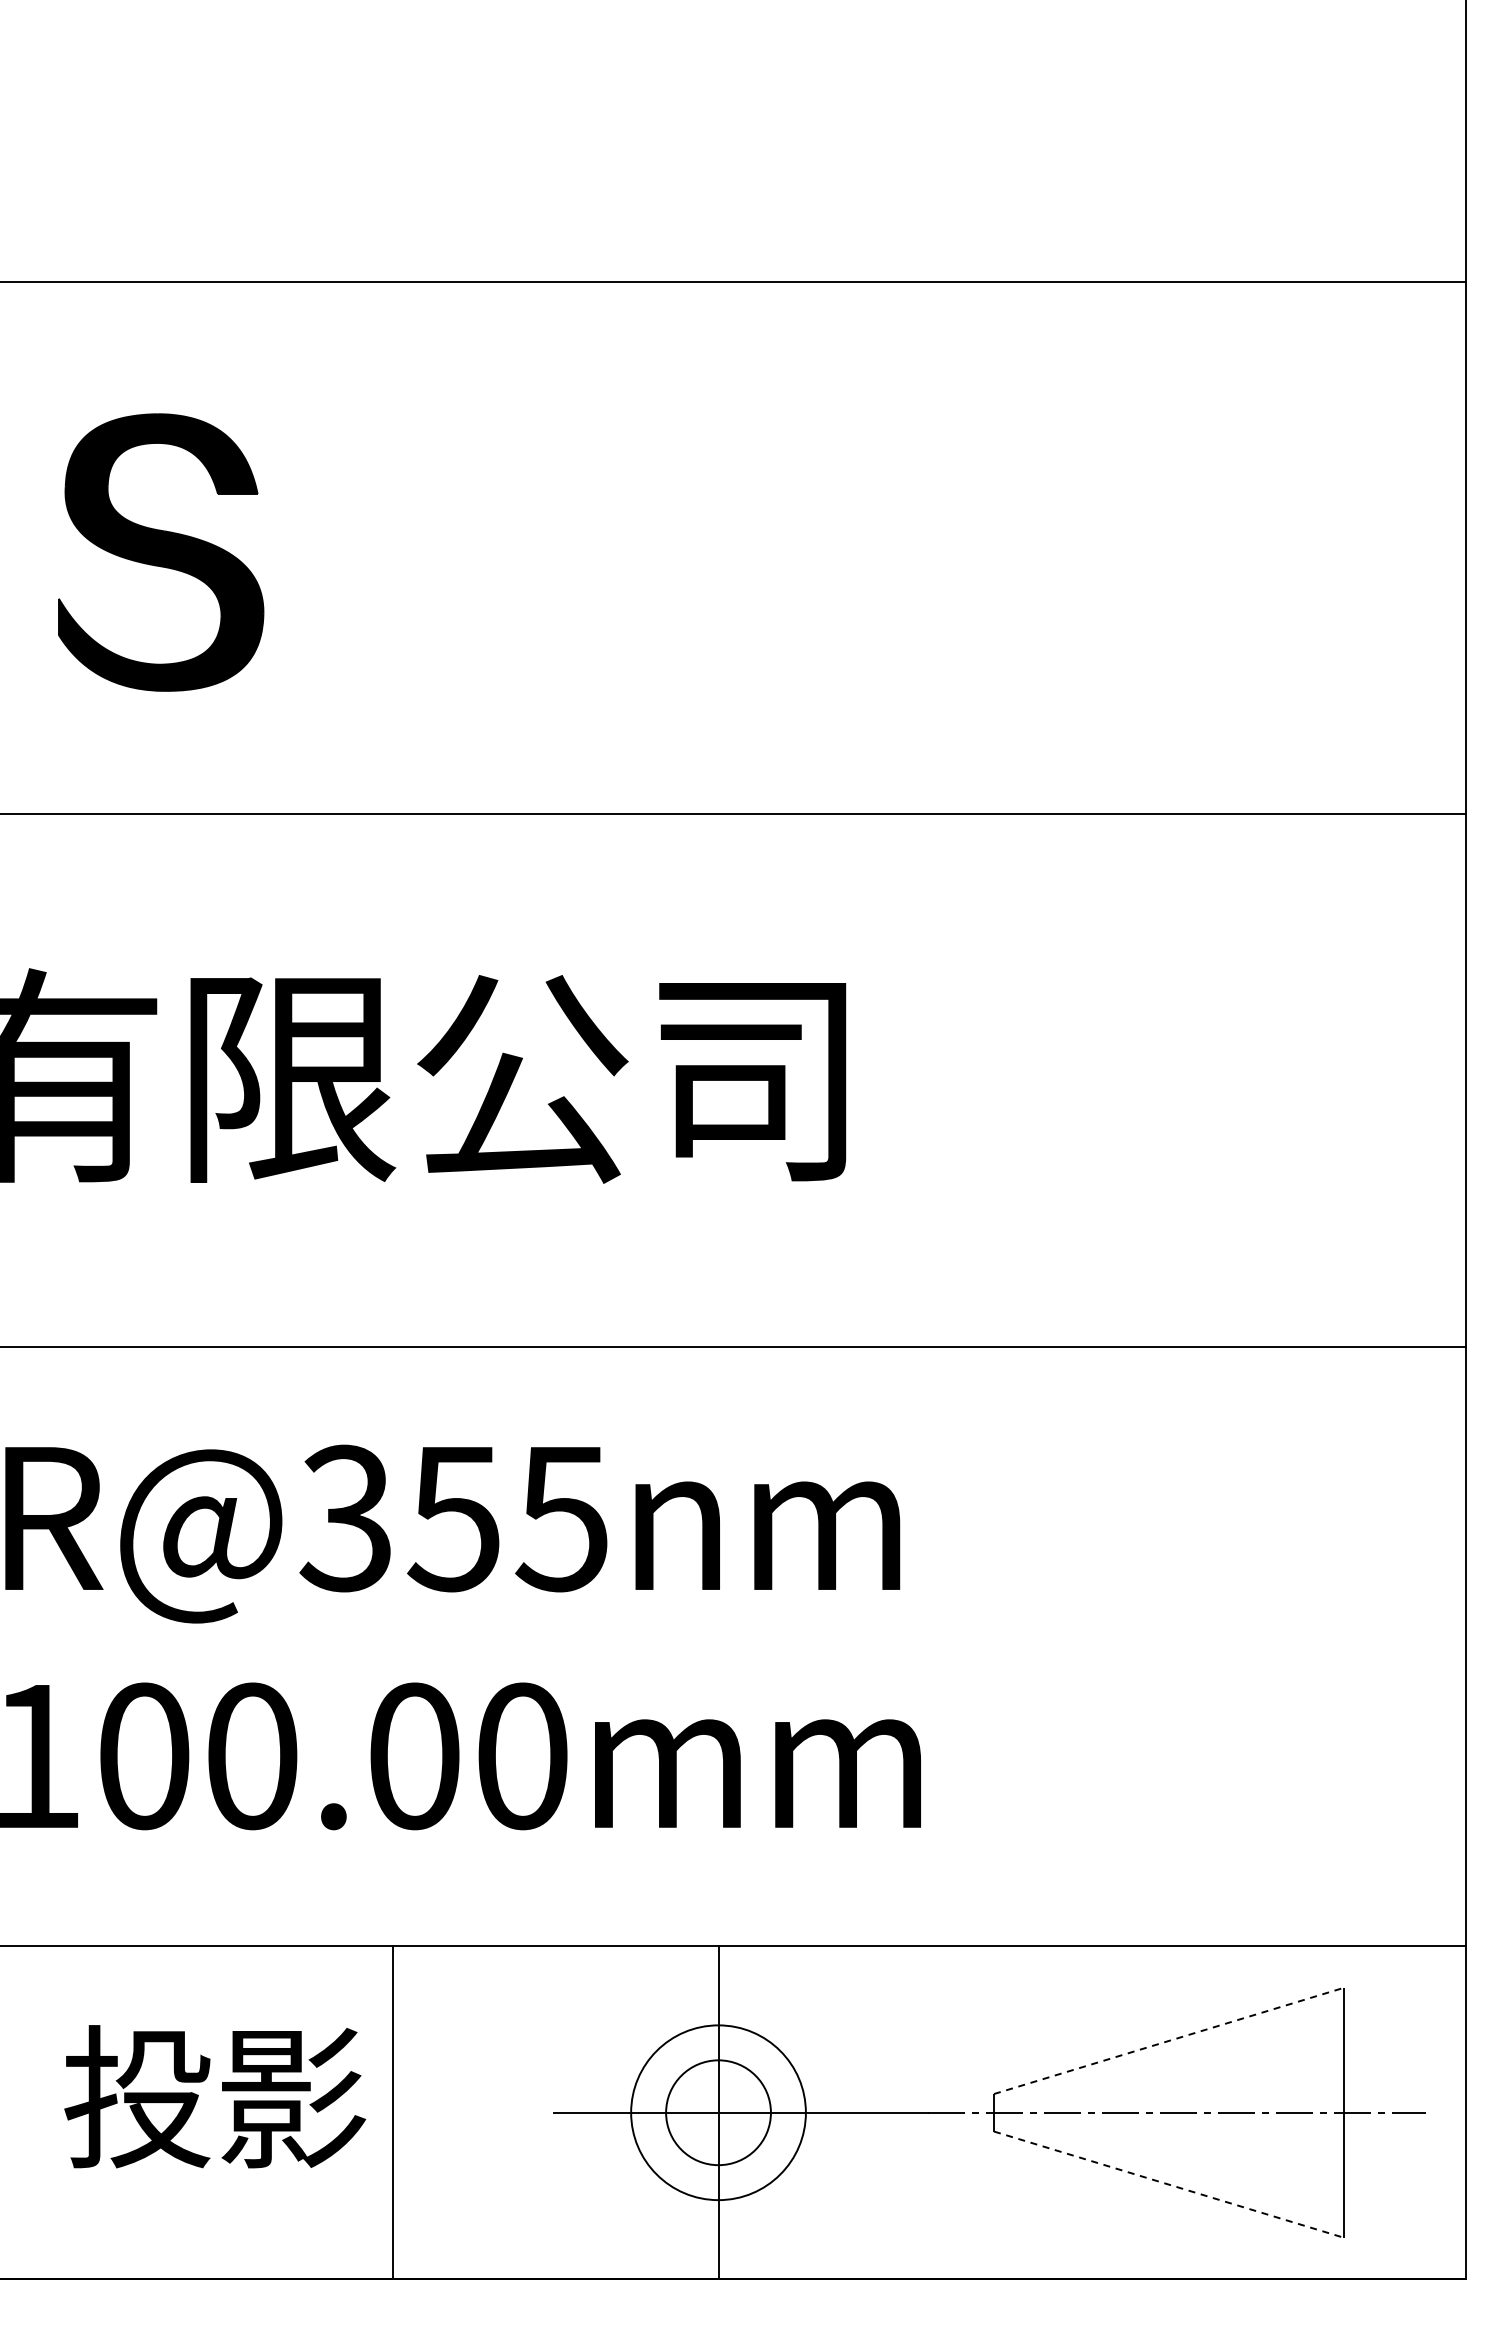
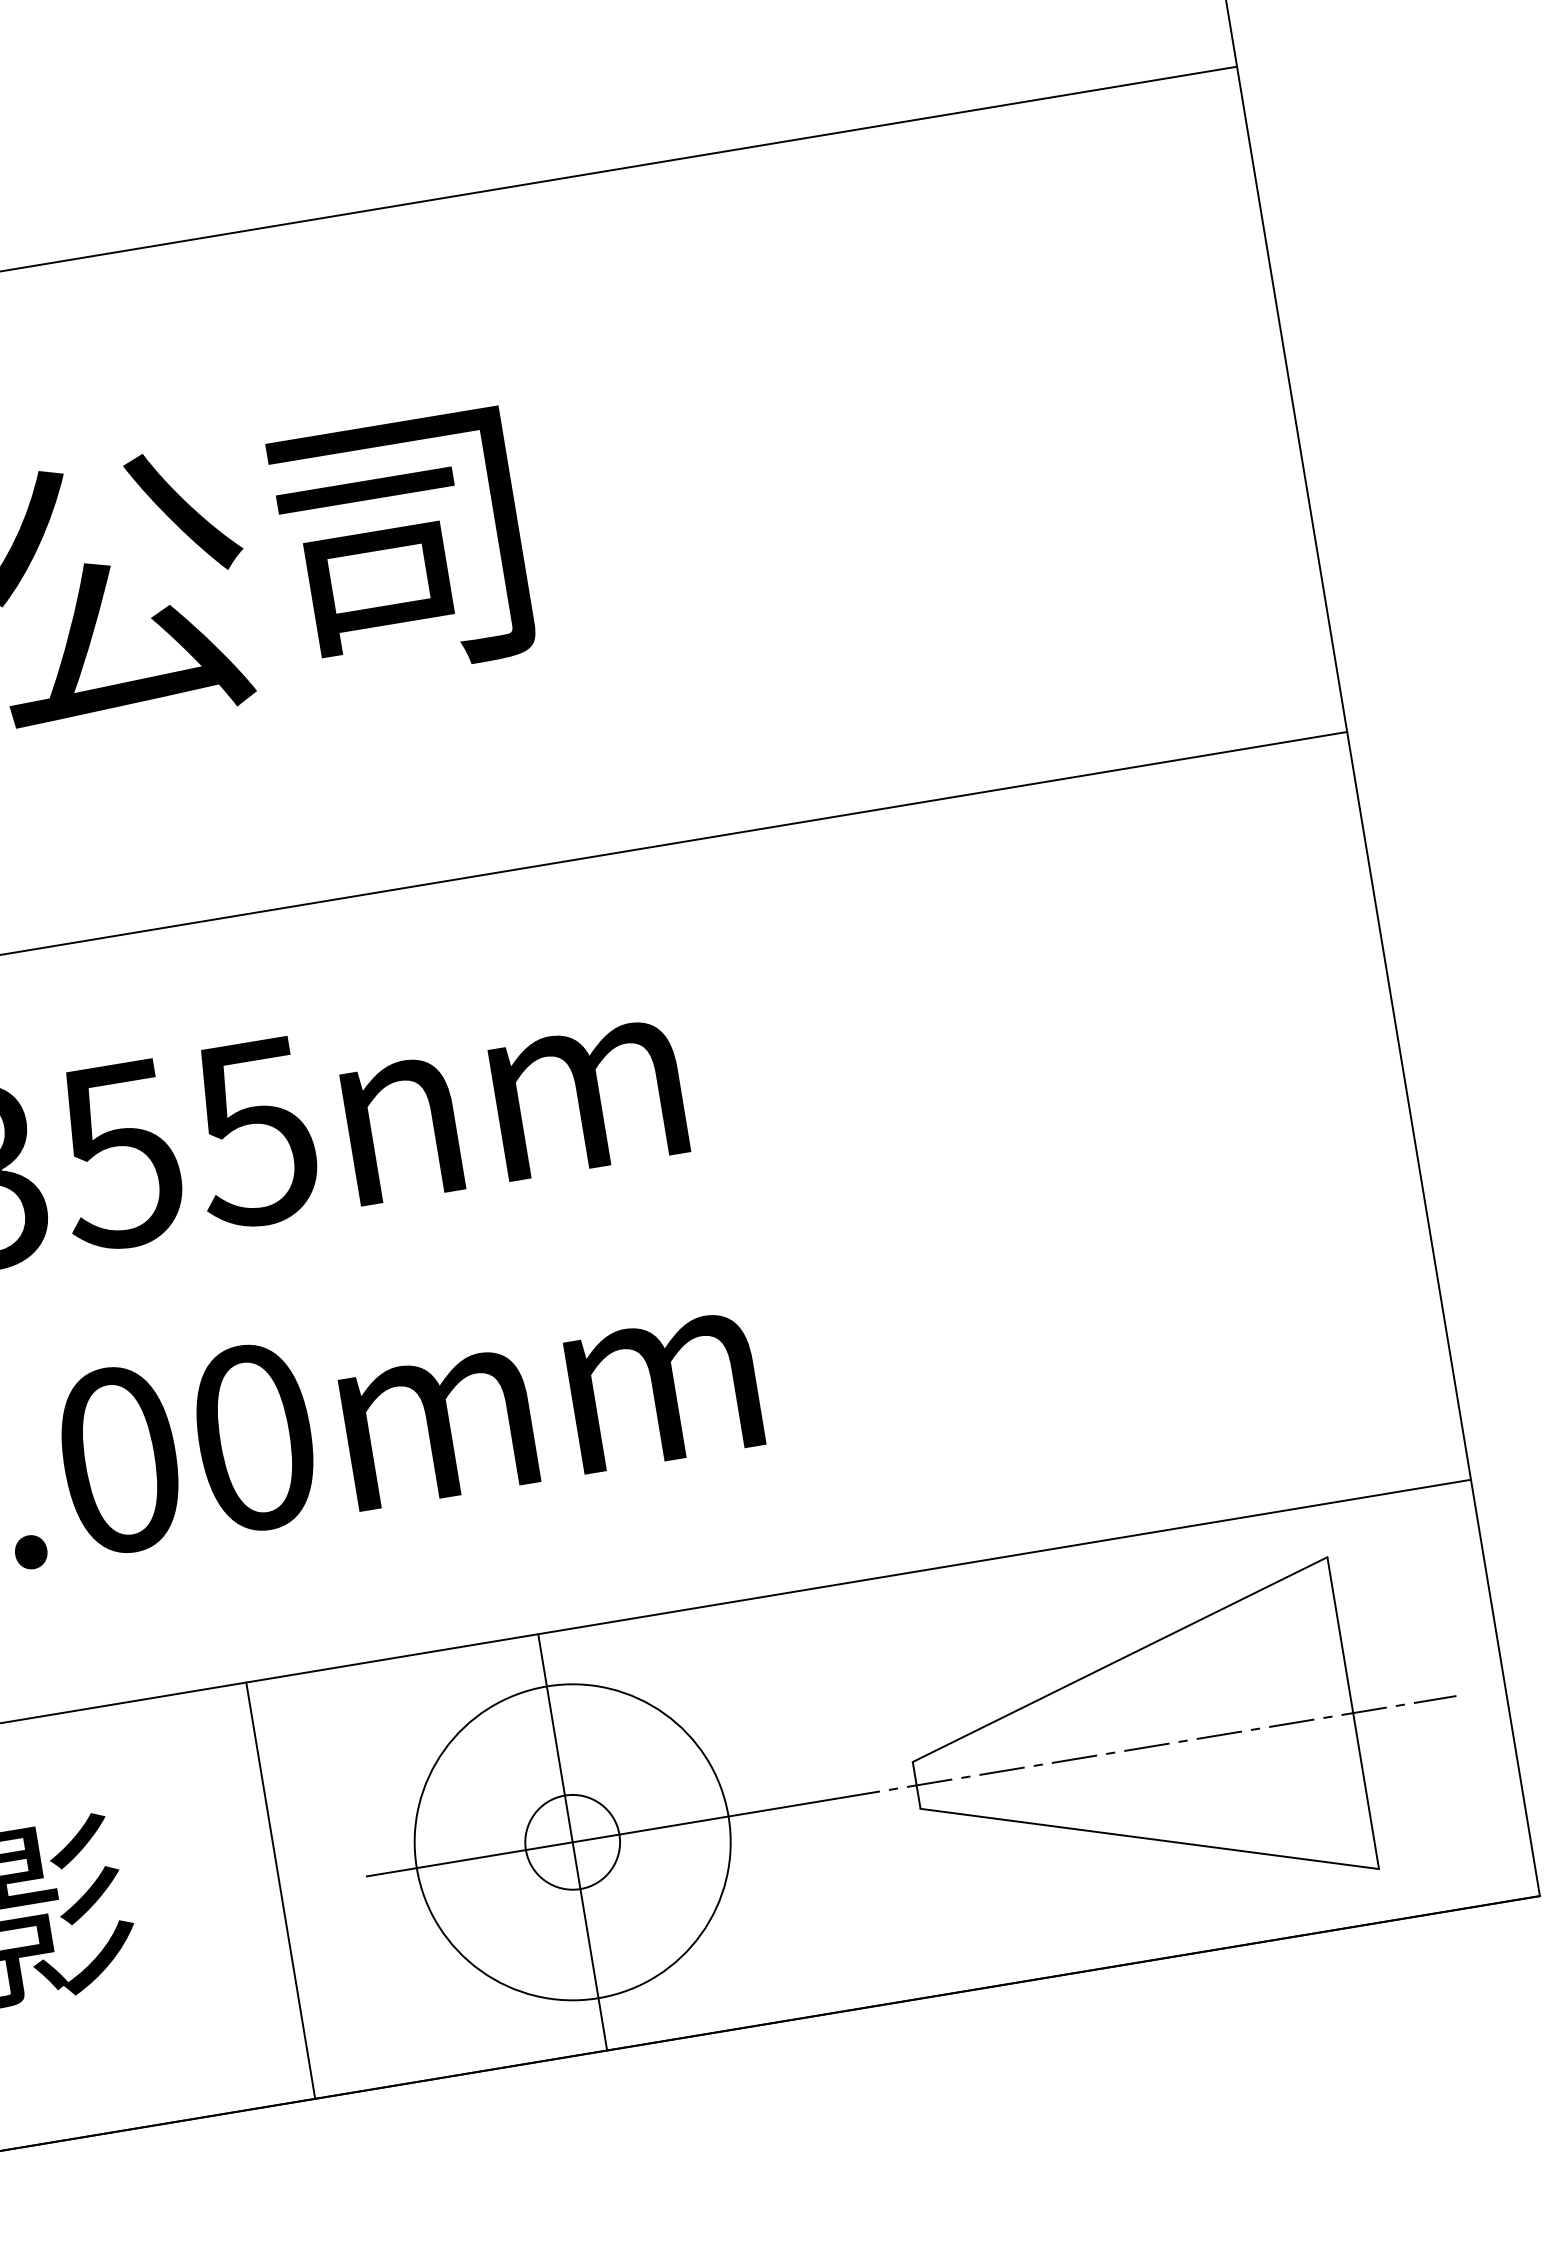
line: (1168, 2040) -> (1119, 1659), dashed -> solid
line: (392, 2112) -> (280, 1890), moved
circle: (718, 2112) -> (572, 1842), size x0.71
circle: (718, 2112) -> (572, 1842), size x1.43
line: (1168, 2184) -> (1149, 1838), dashed -> solid

